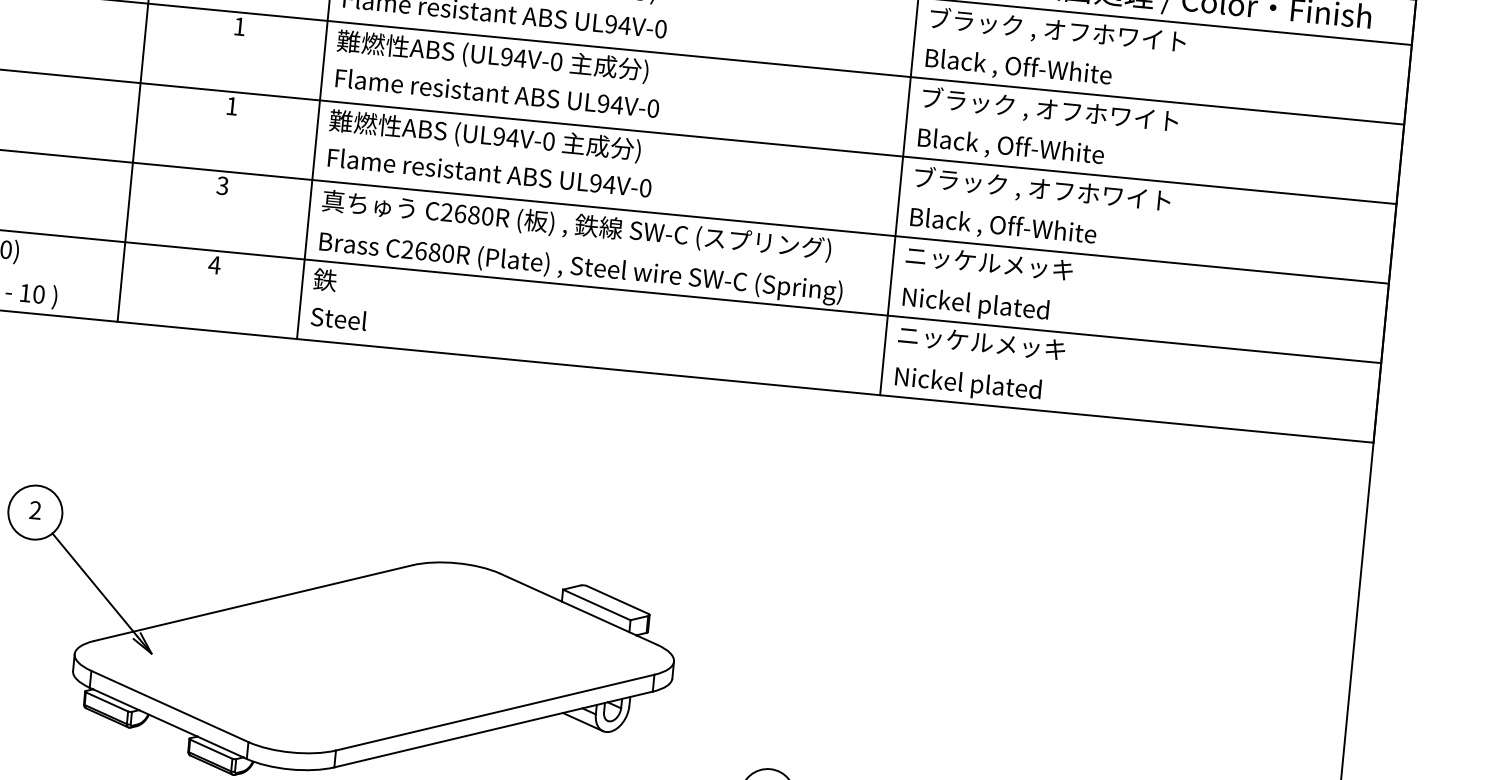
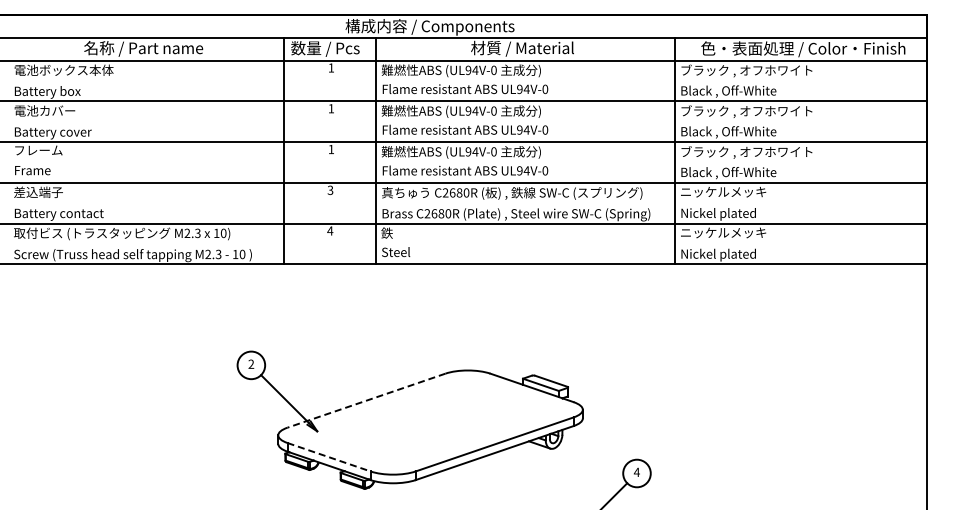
line: (253, 602) -> (366, 400), solid -> dashed
line: (170, 707) -> (329, 457), solid -> dashed

